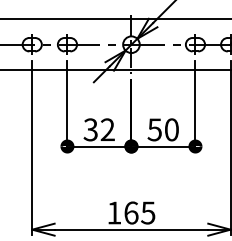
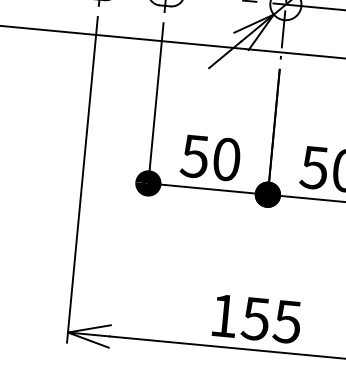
text: (99, 129) -> (211, 157), 32 -> 50
text: (131, 212) -> (256, 317), 165 -> 155

